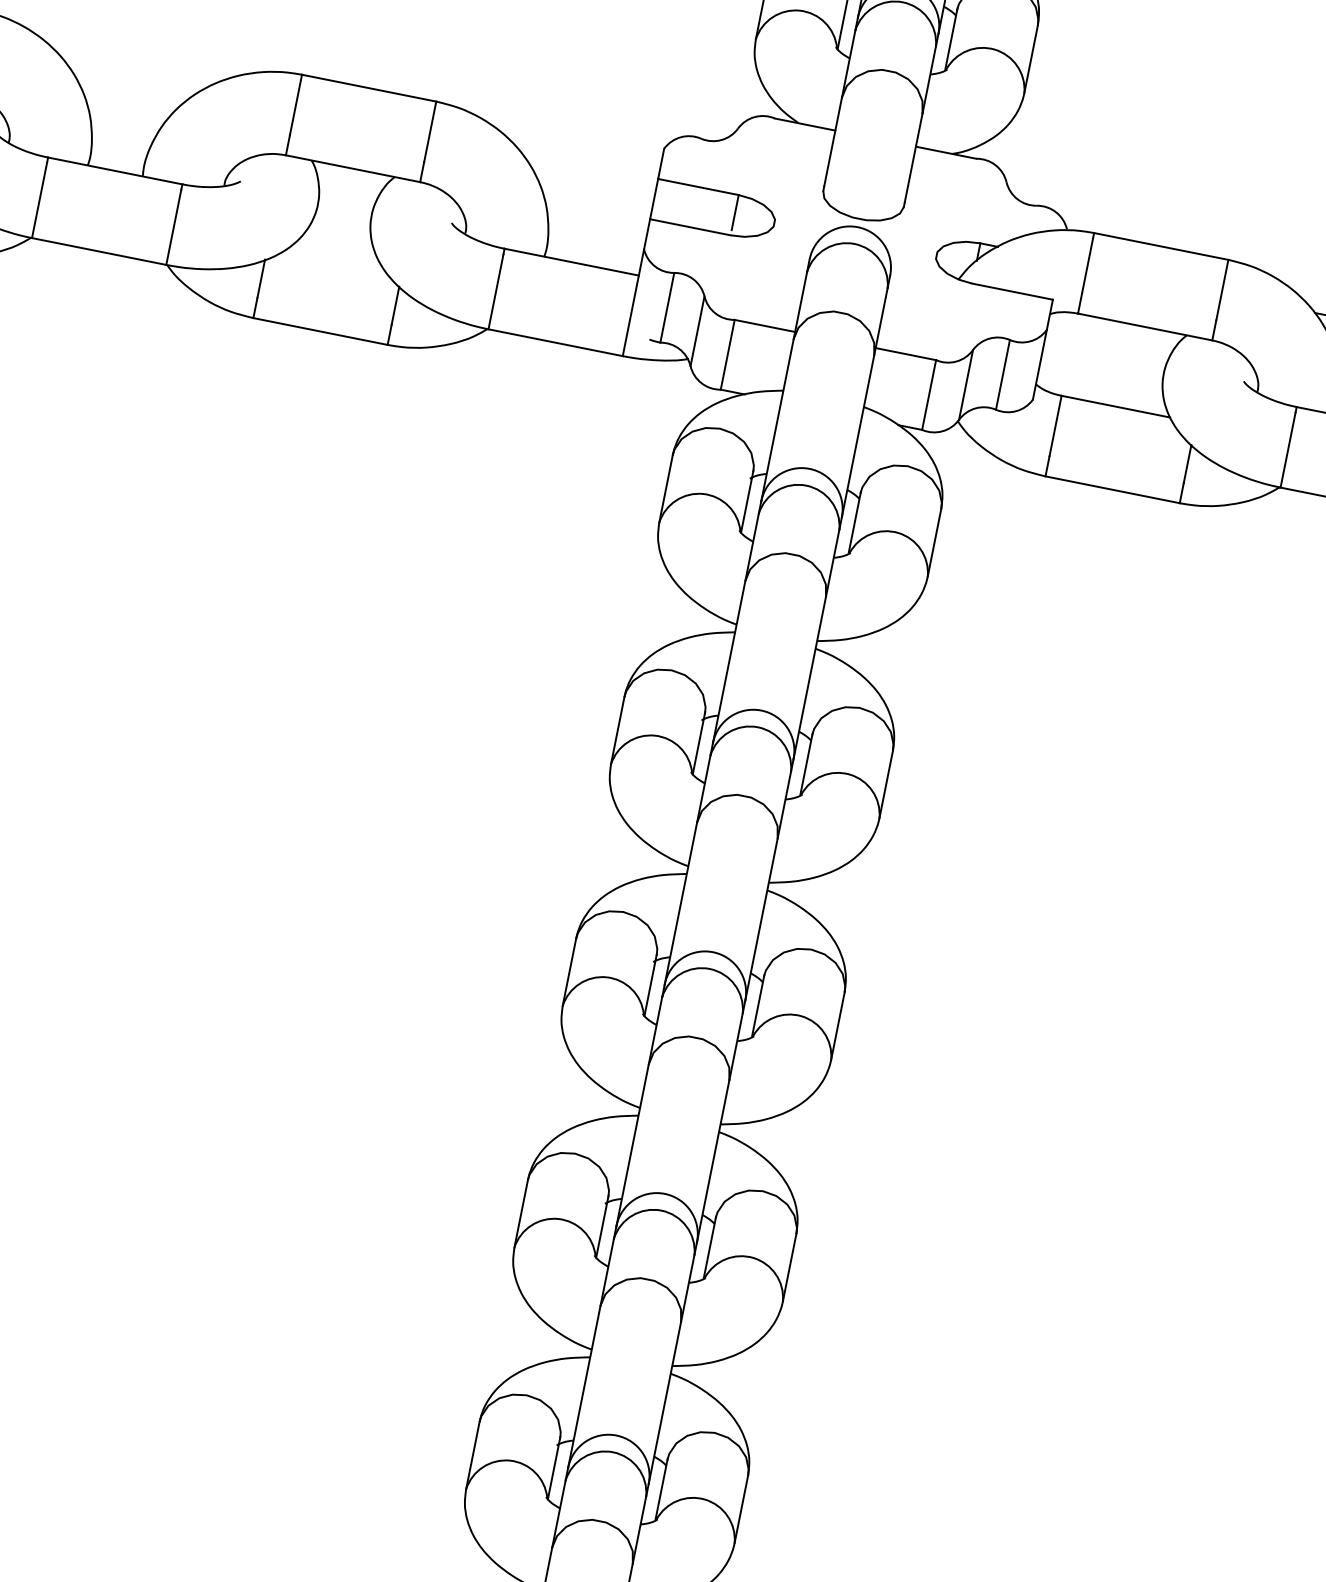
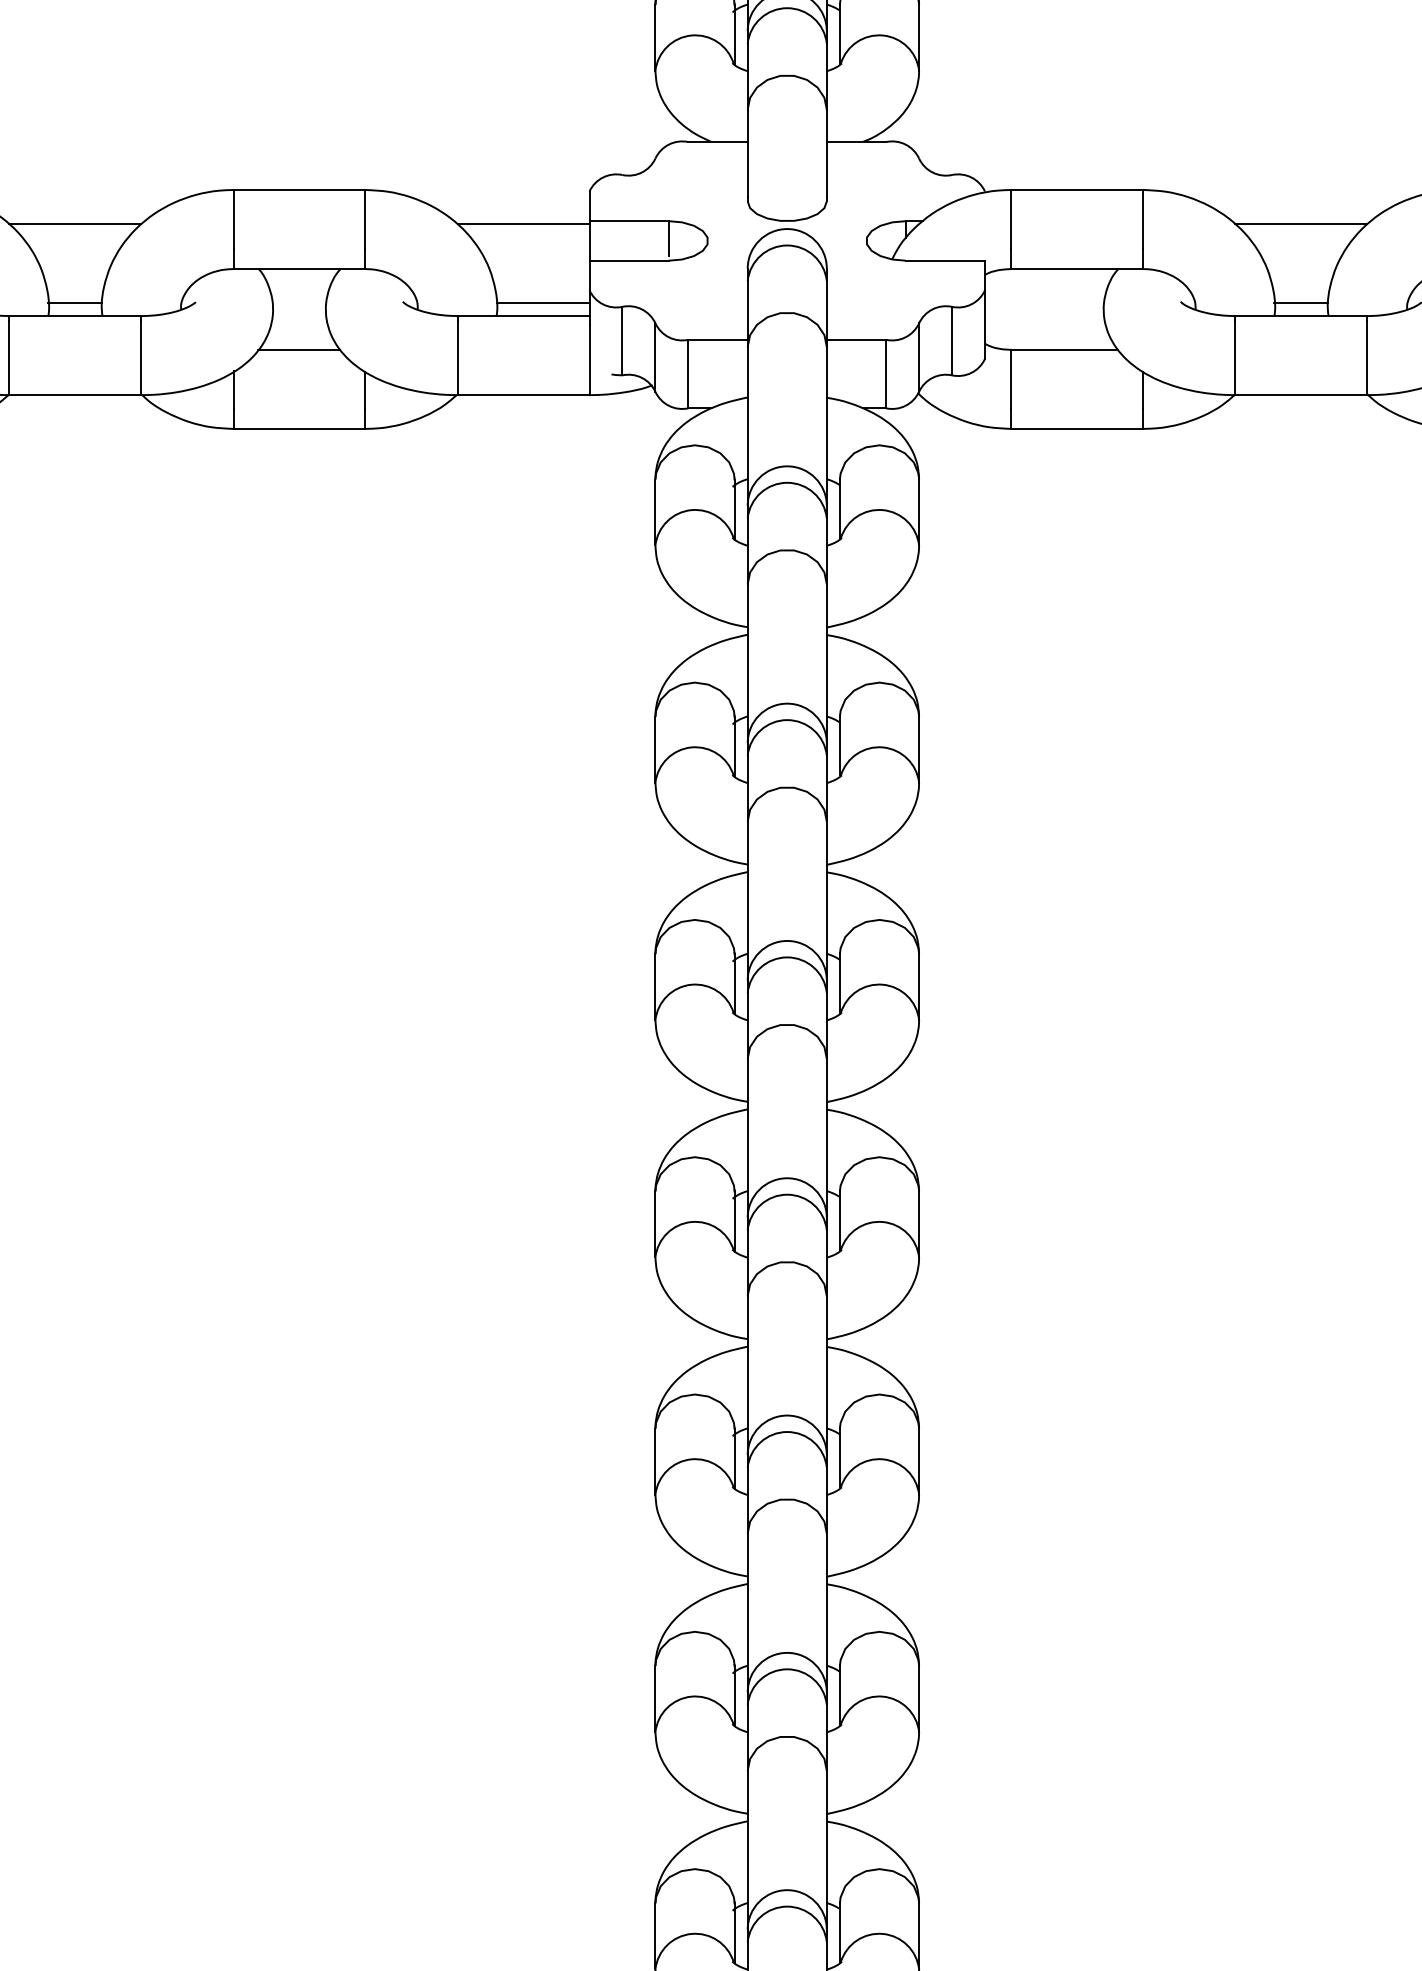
line: (134, 76) -> (75, 223), added
line: (118, 157) -> (75, 302), added
line: (590, 167) -> (523, 223), added
line: (336, 250) -> (299, 349), added
line: (593, 252) -> (542, 302), added

